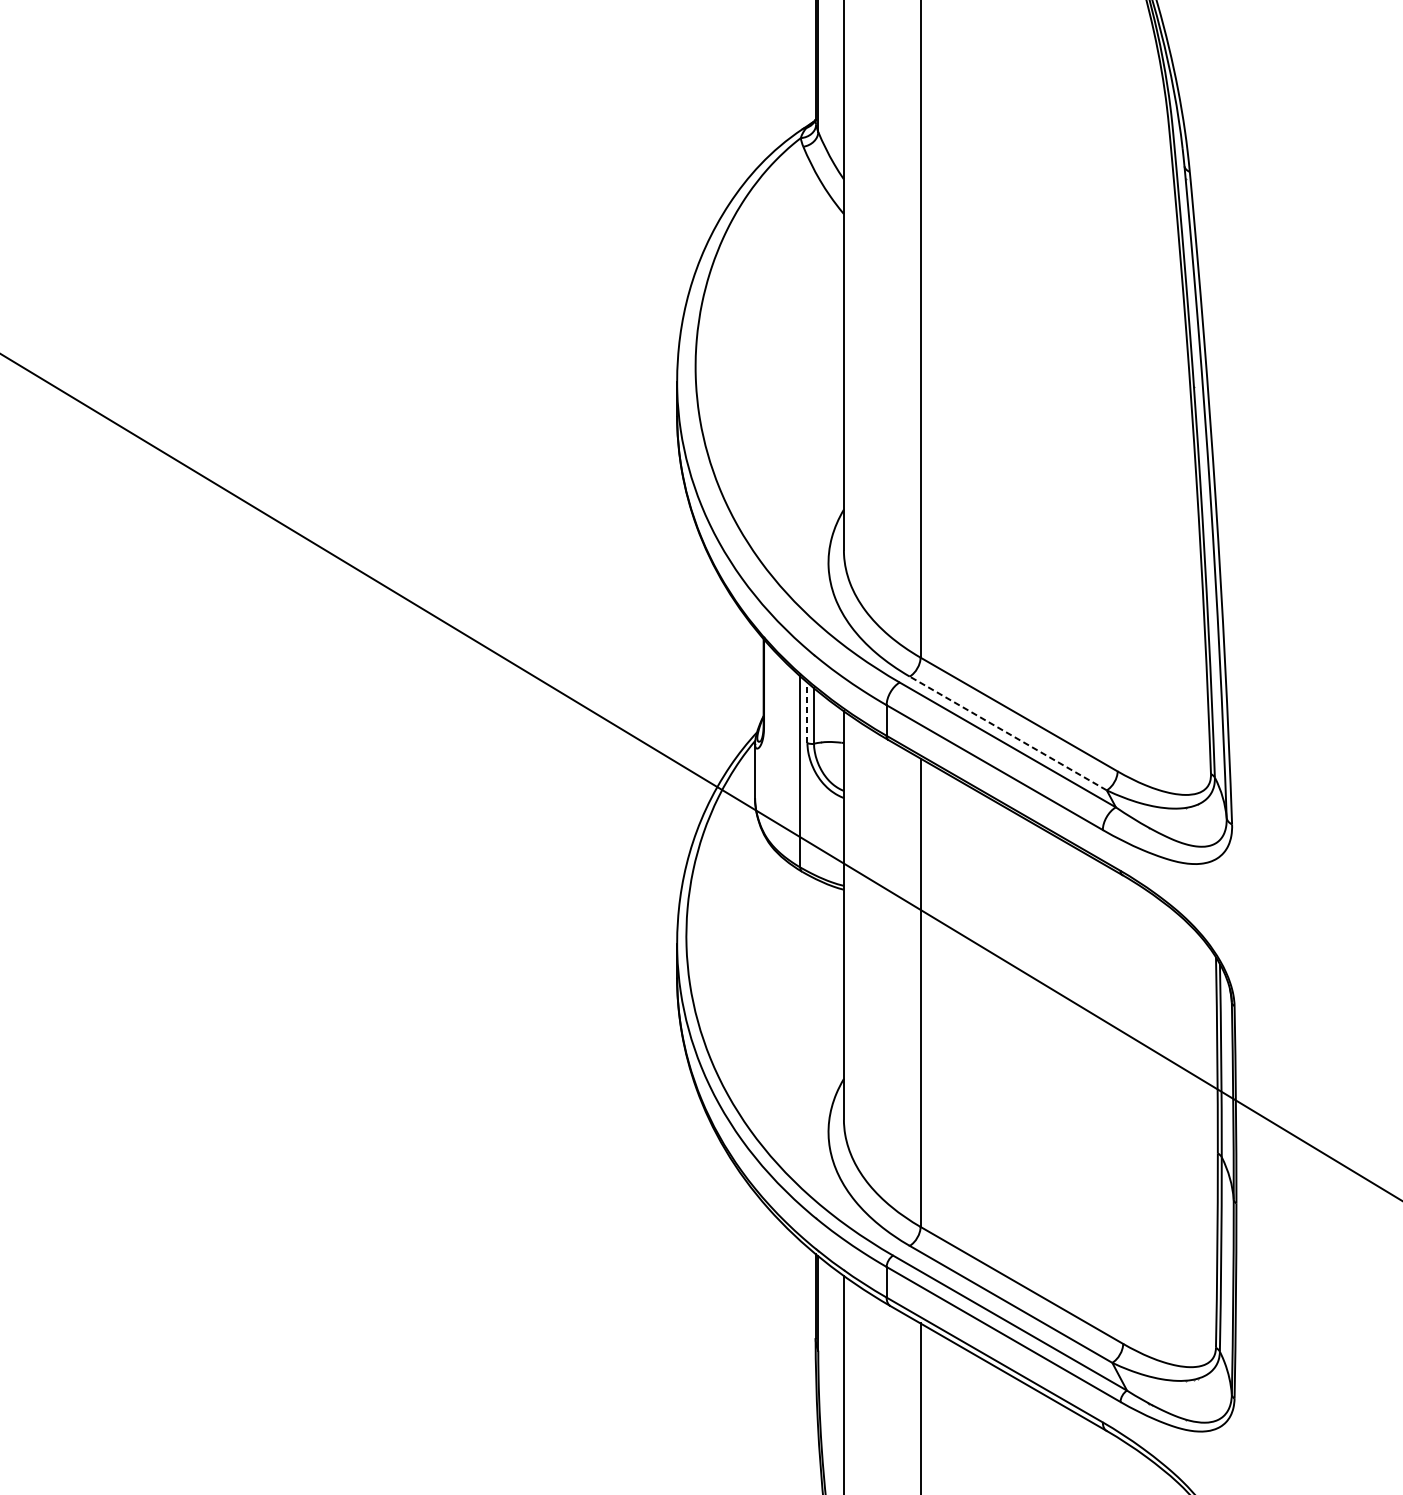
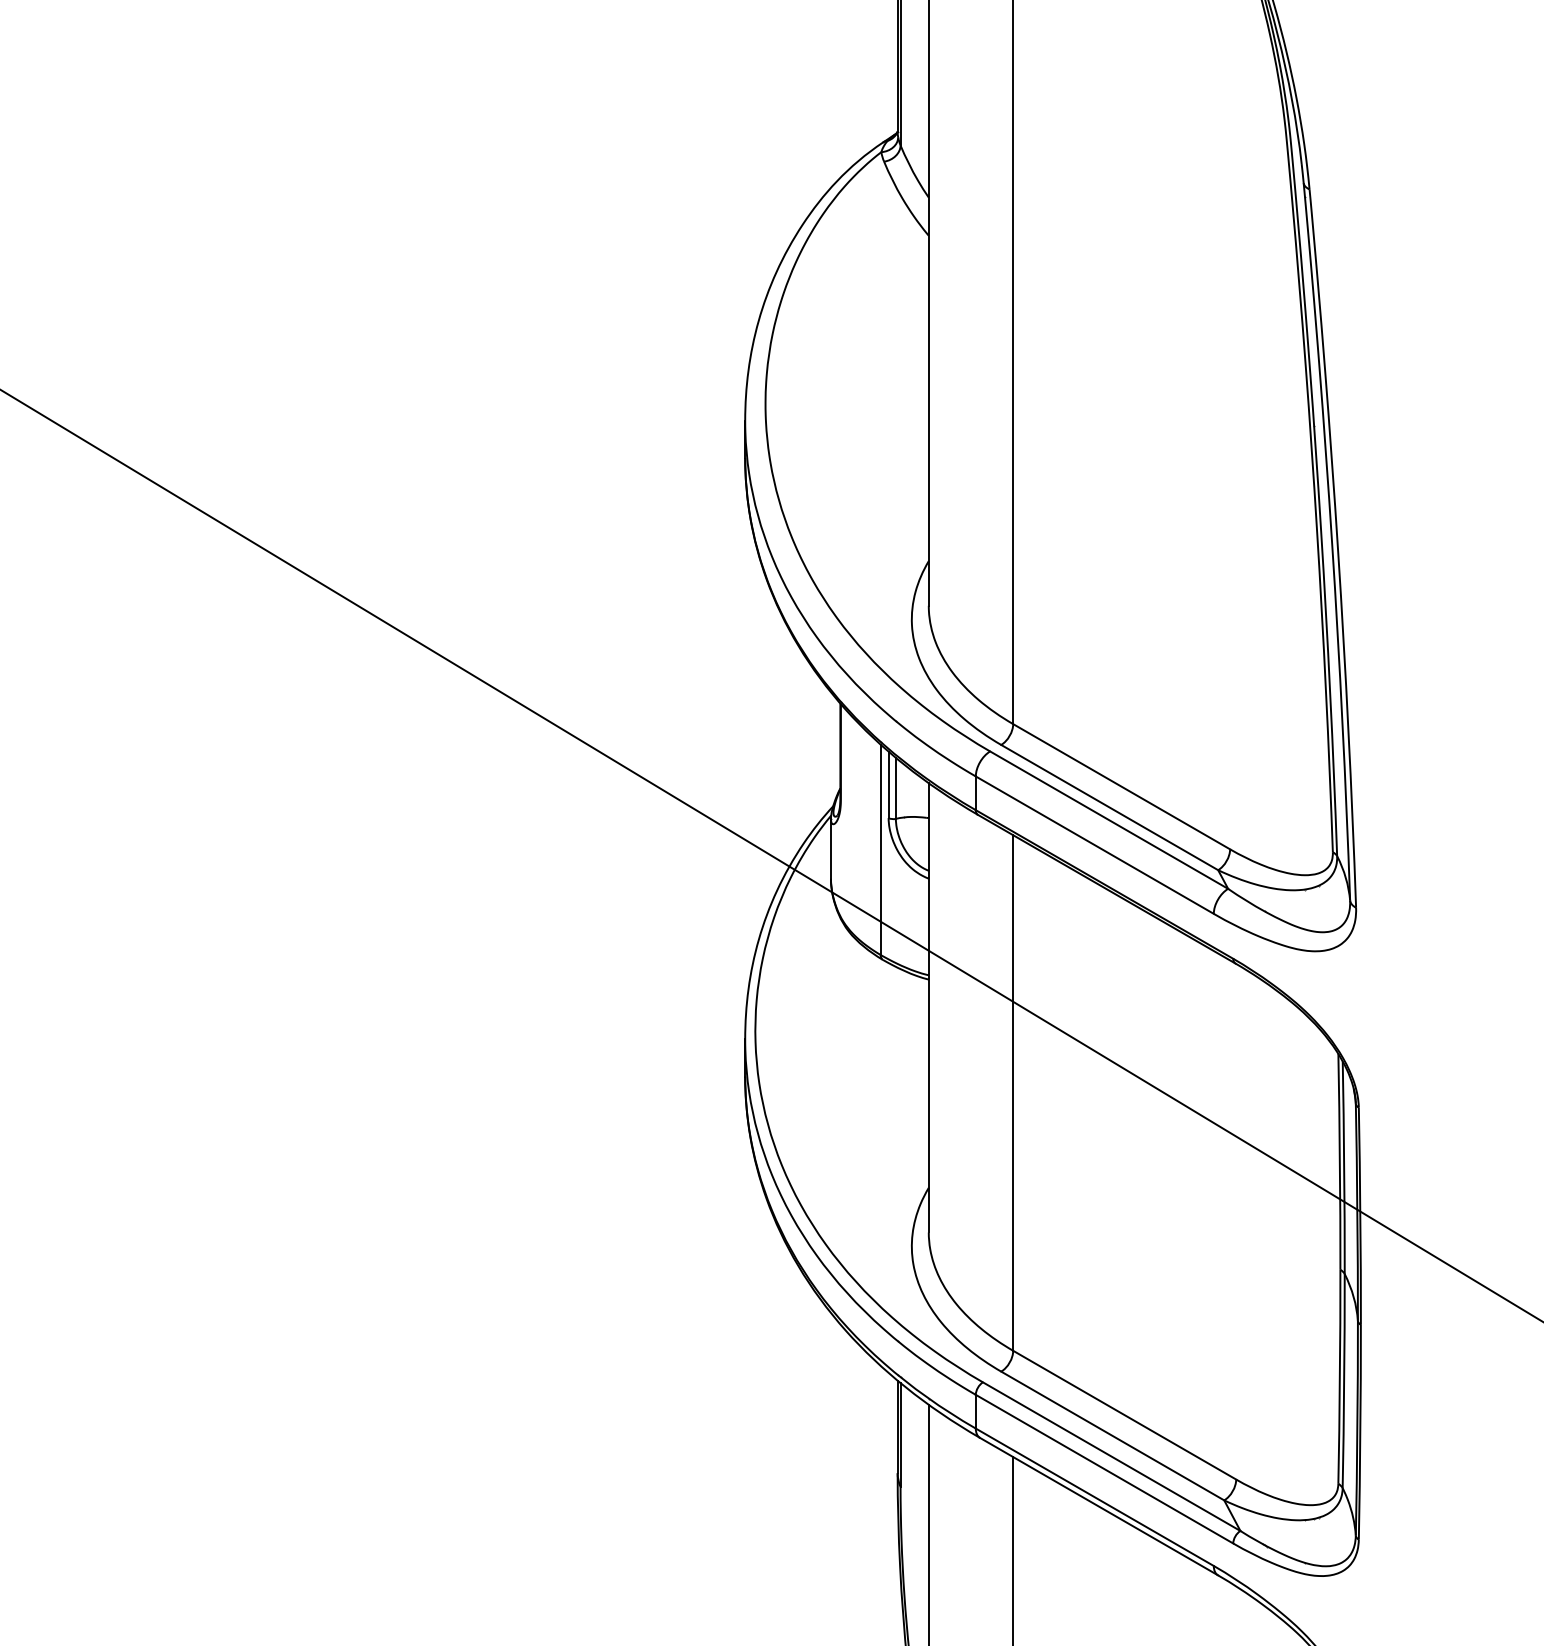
line: (807, 712) -> (888, 784), dashed -> solid
line: (1008, 733) -> (1109, 807), dashed -> solid

